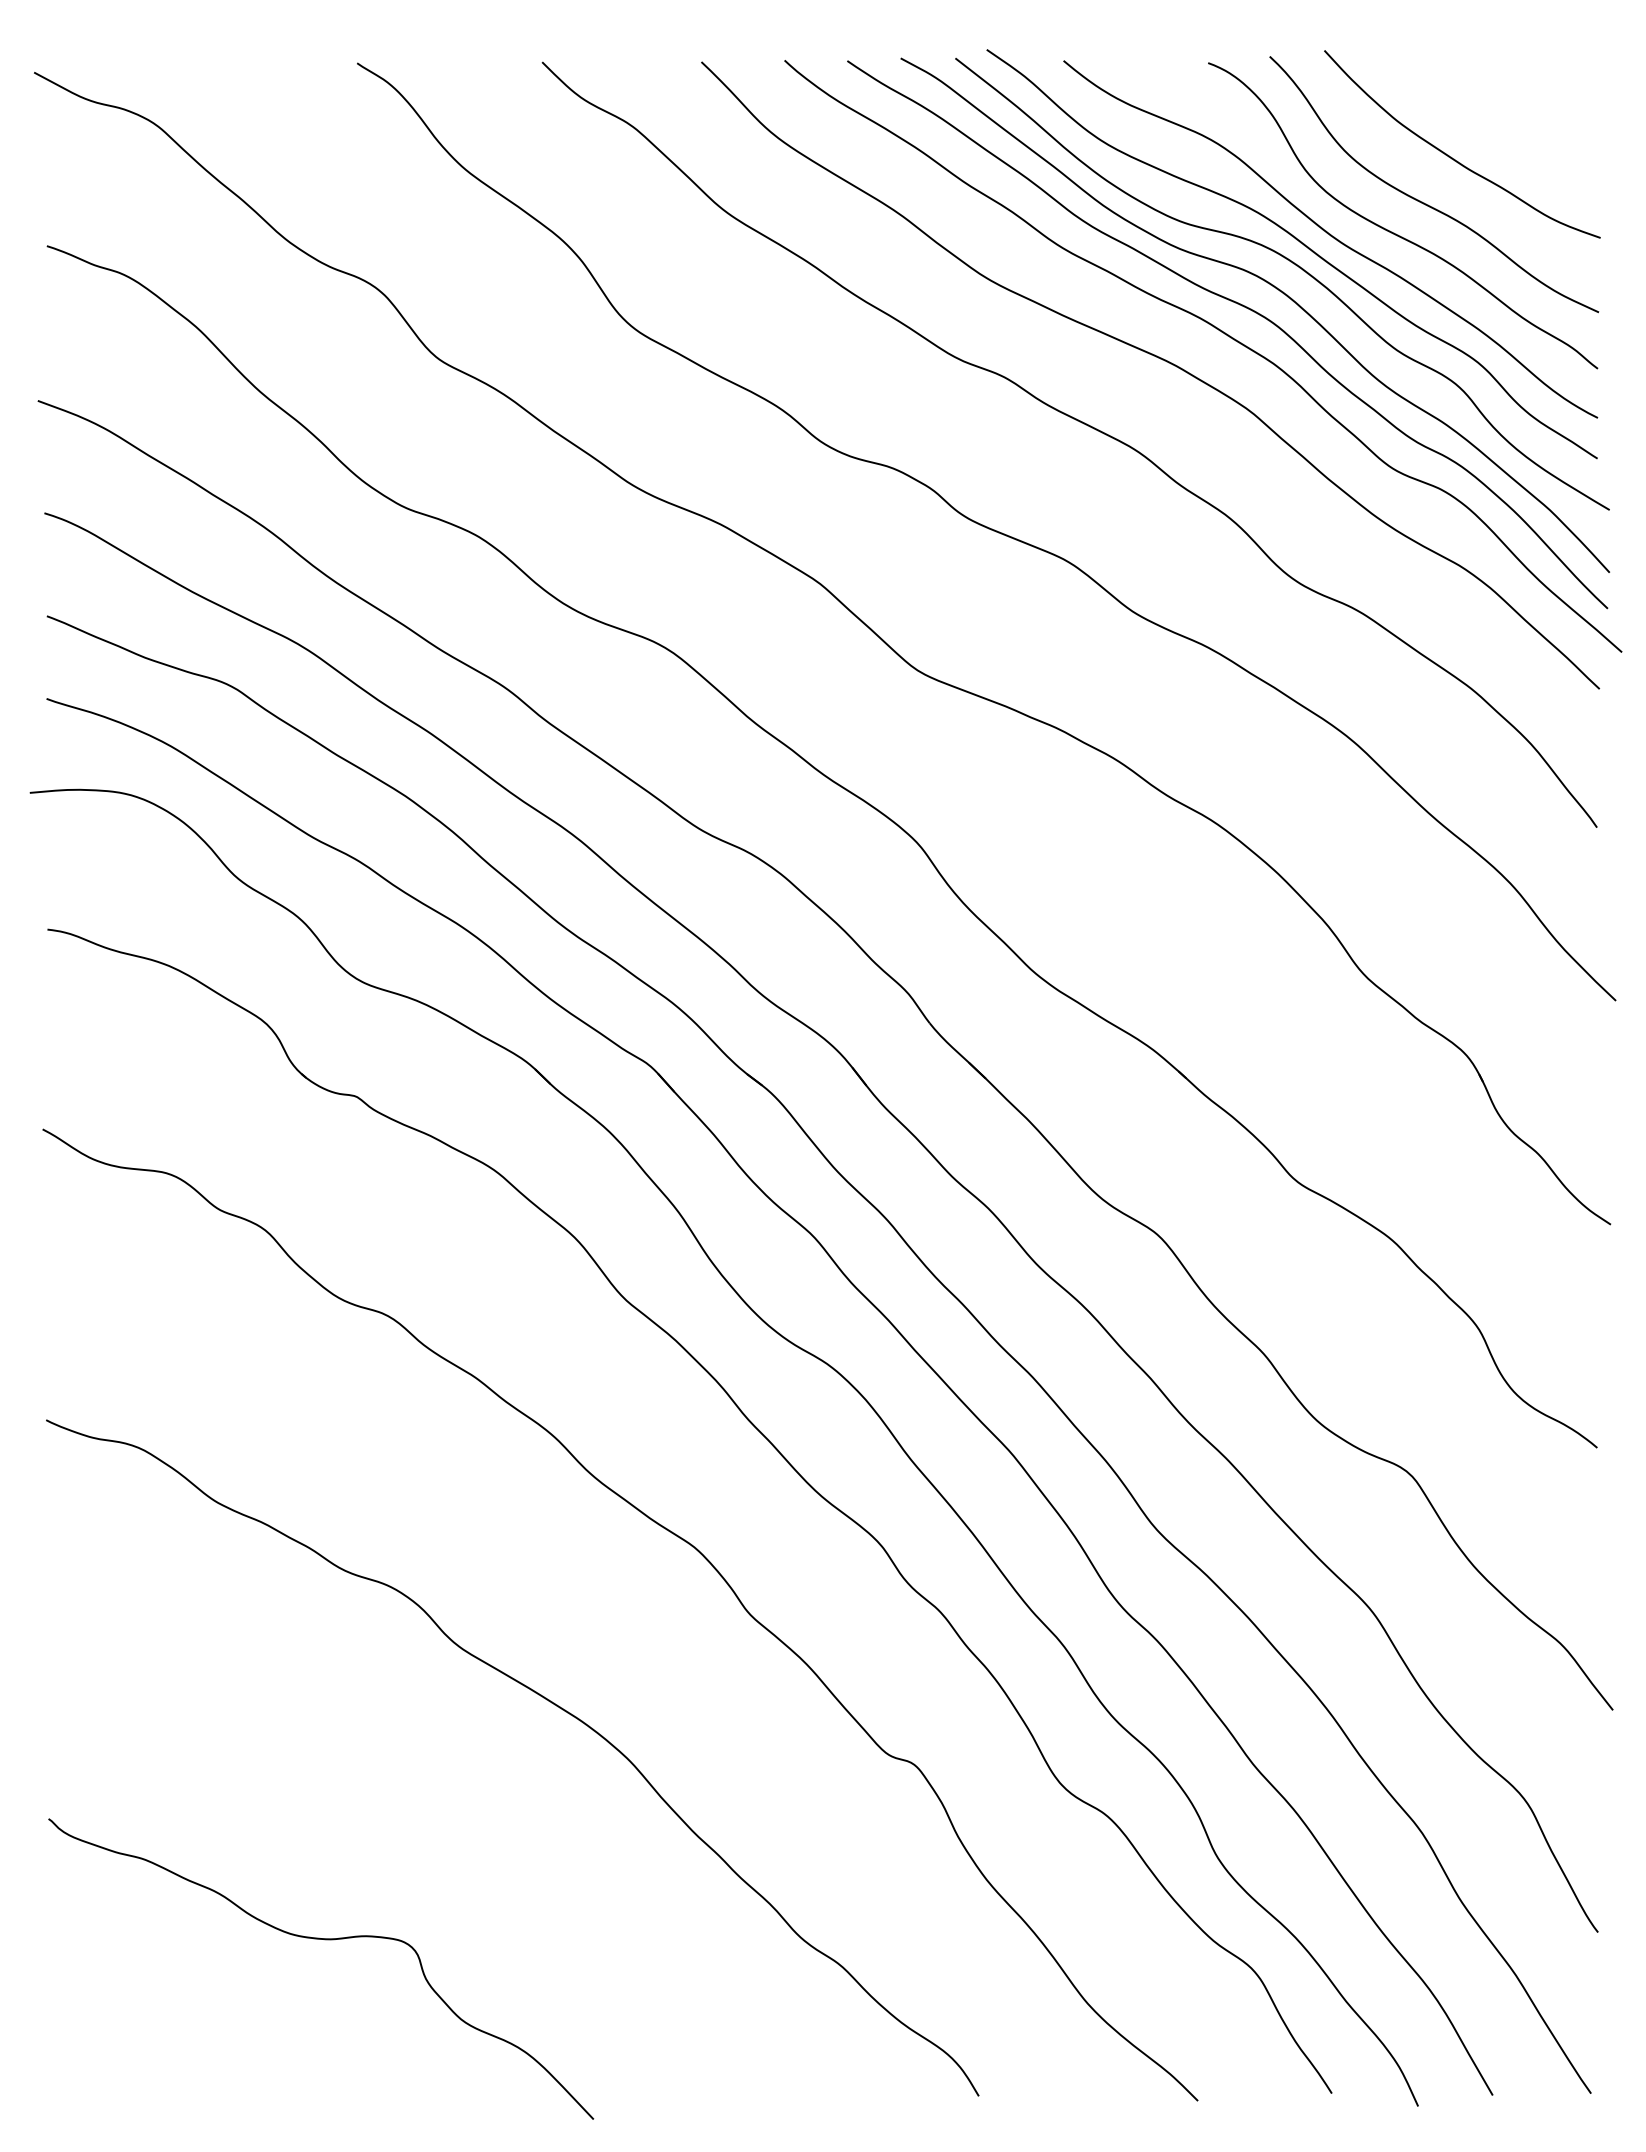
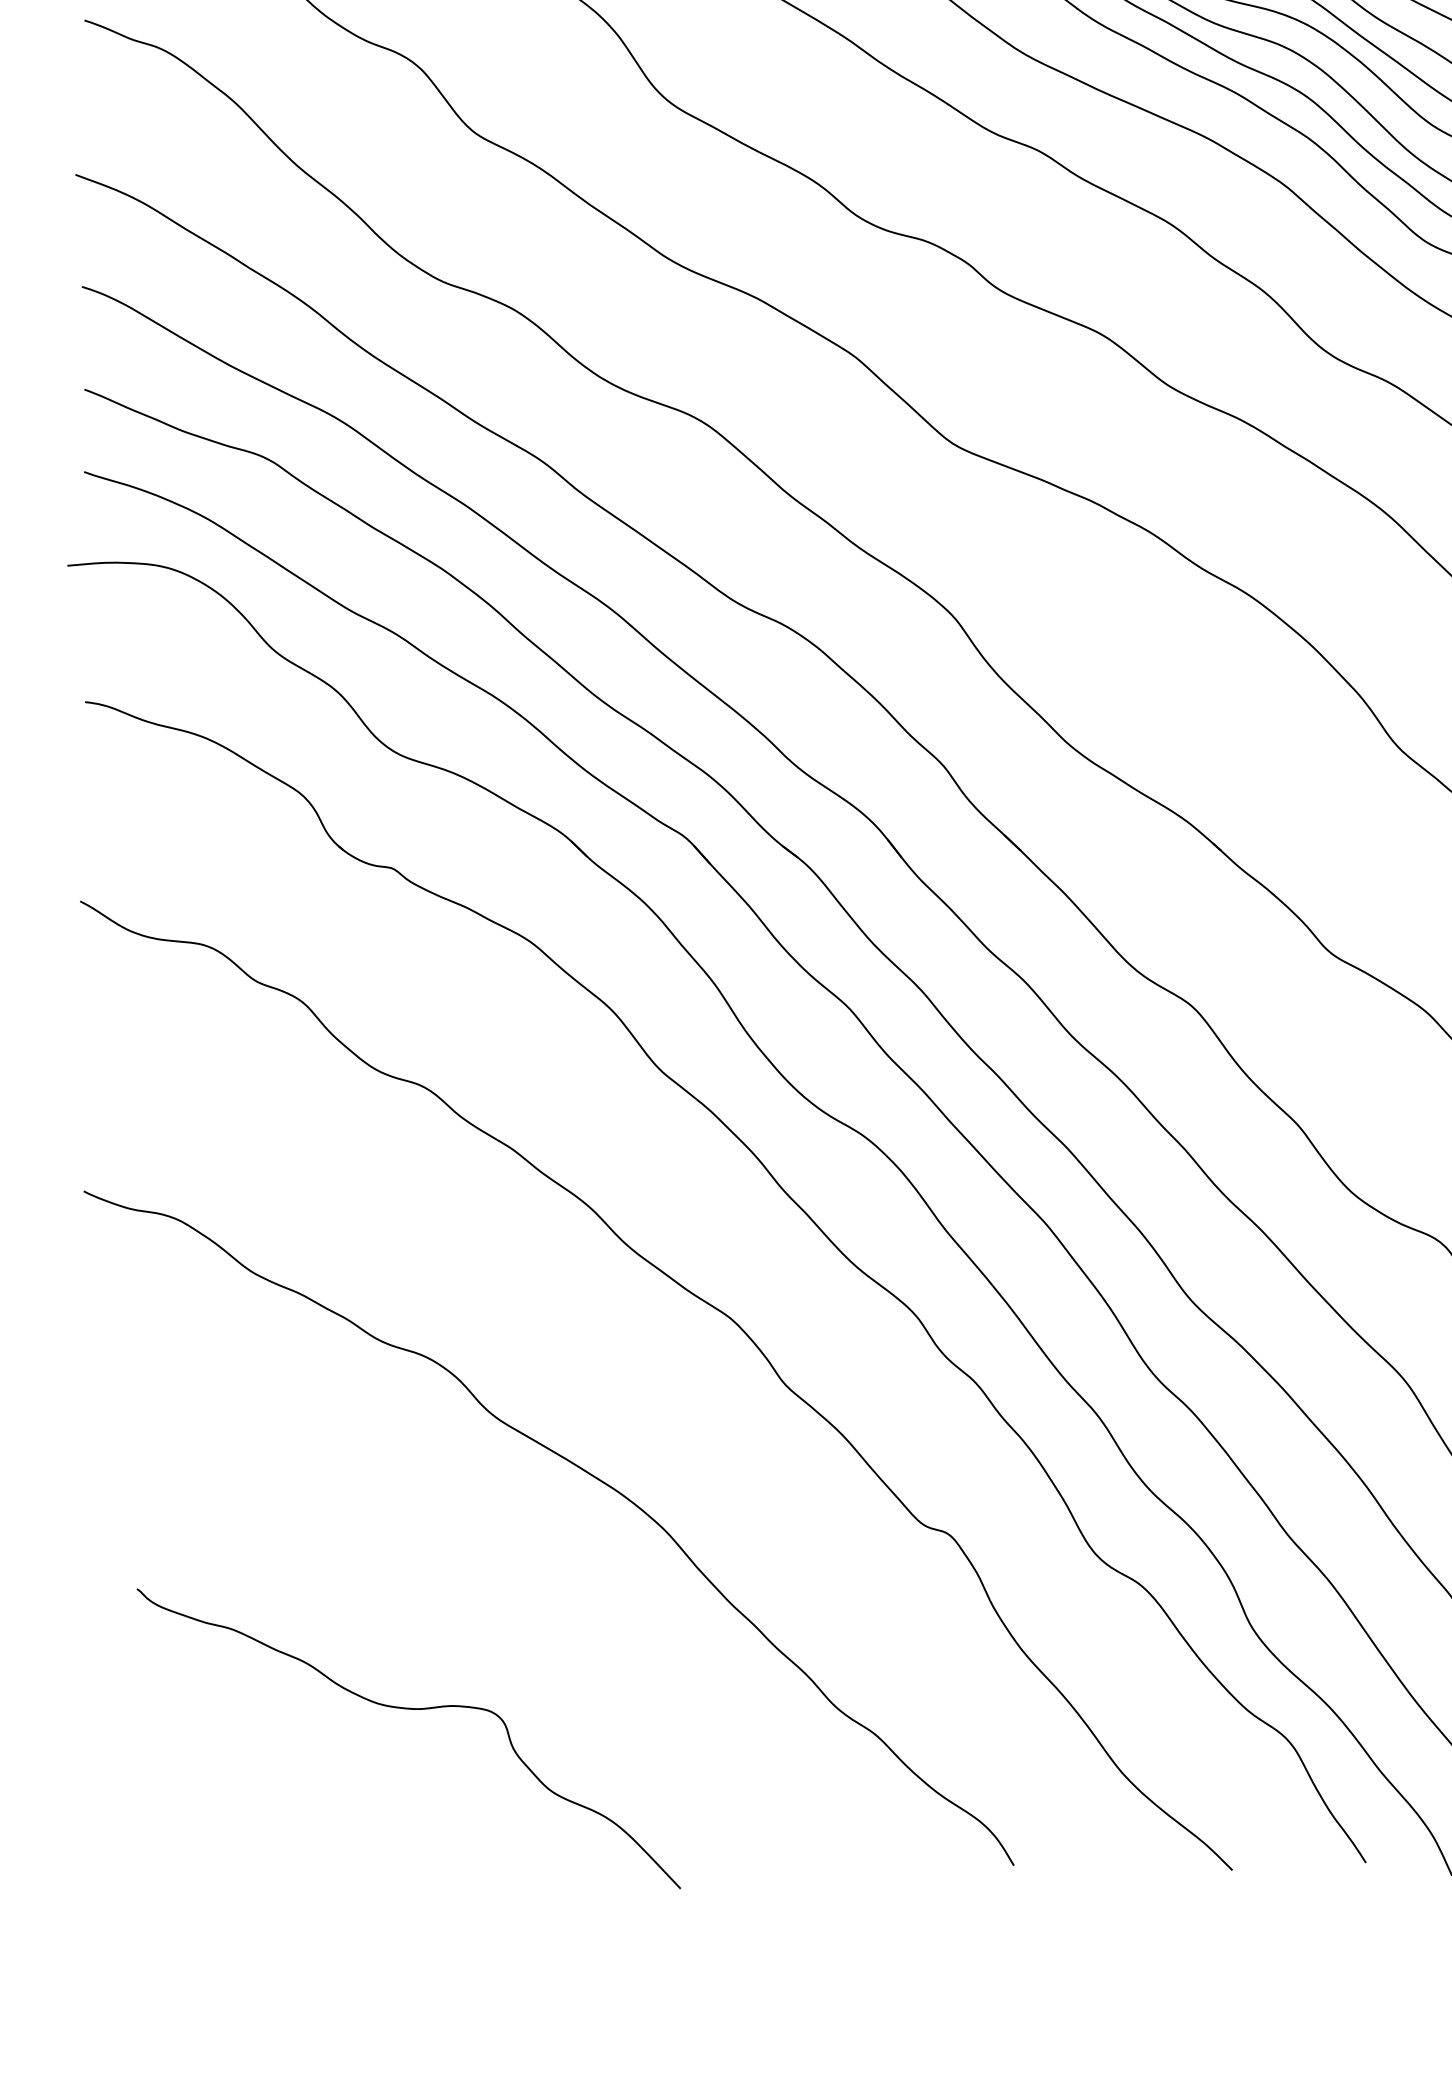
curve: (324, 1940) -> (412, 1710), moved

